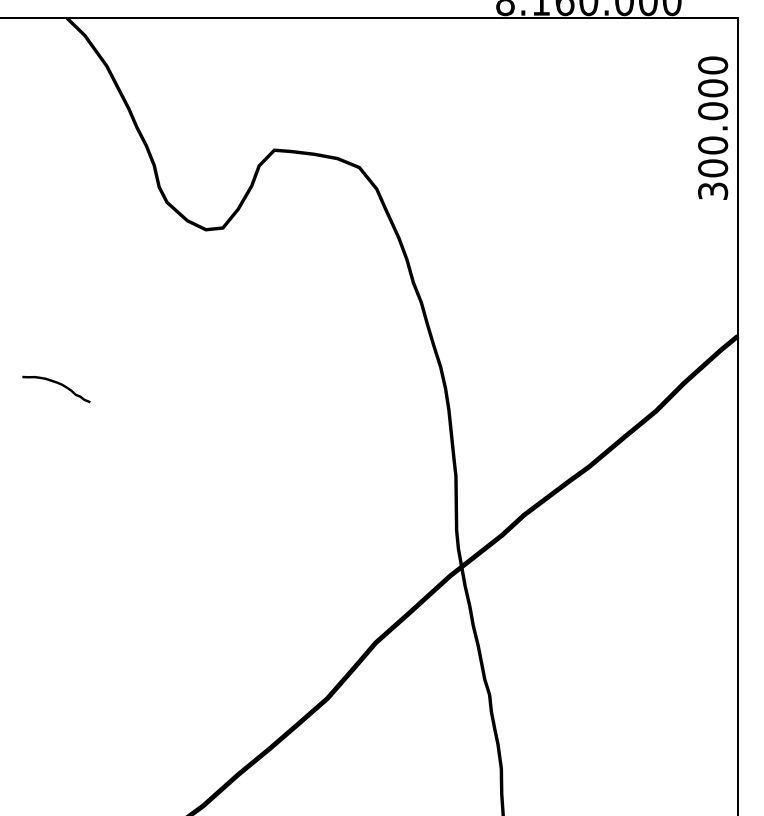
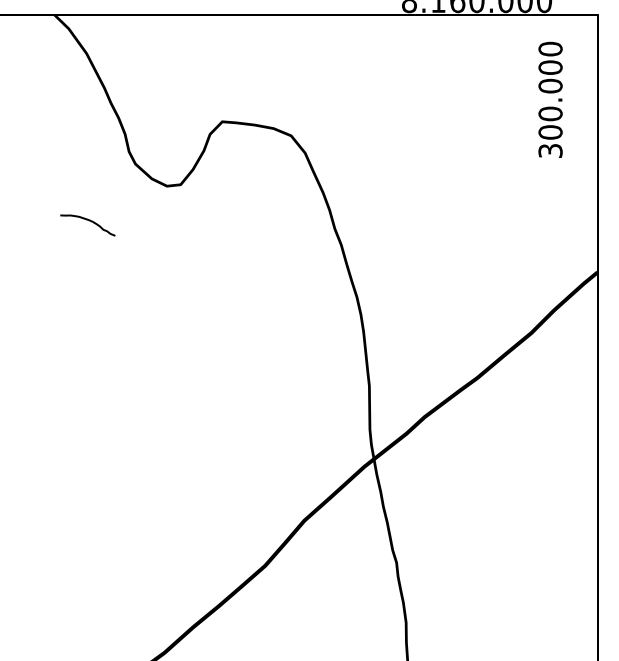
text: (712, 127) -> (550, 99), moved
curve: (58, 384) -> (89, 221), moved

